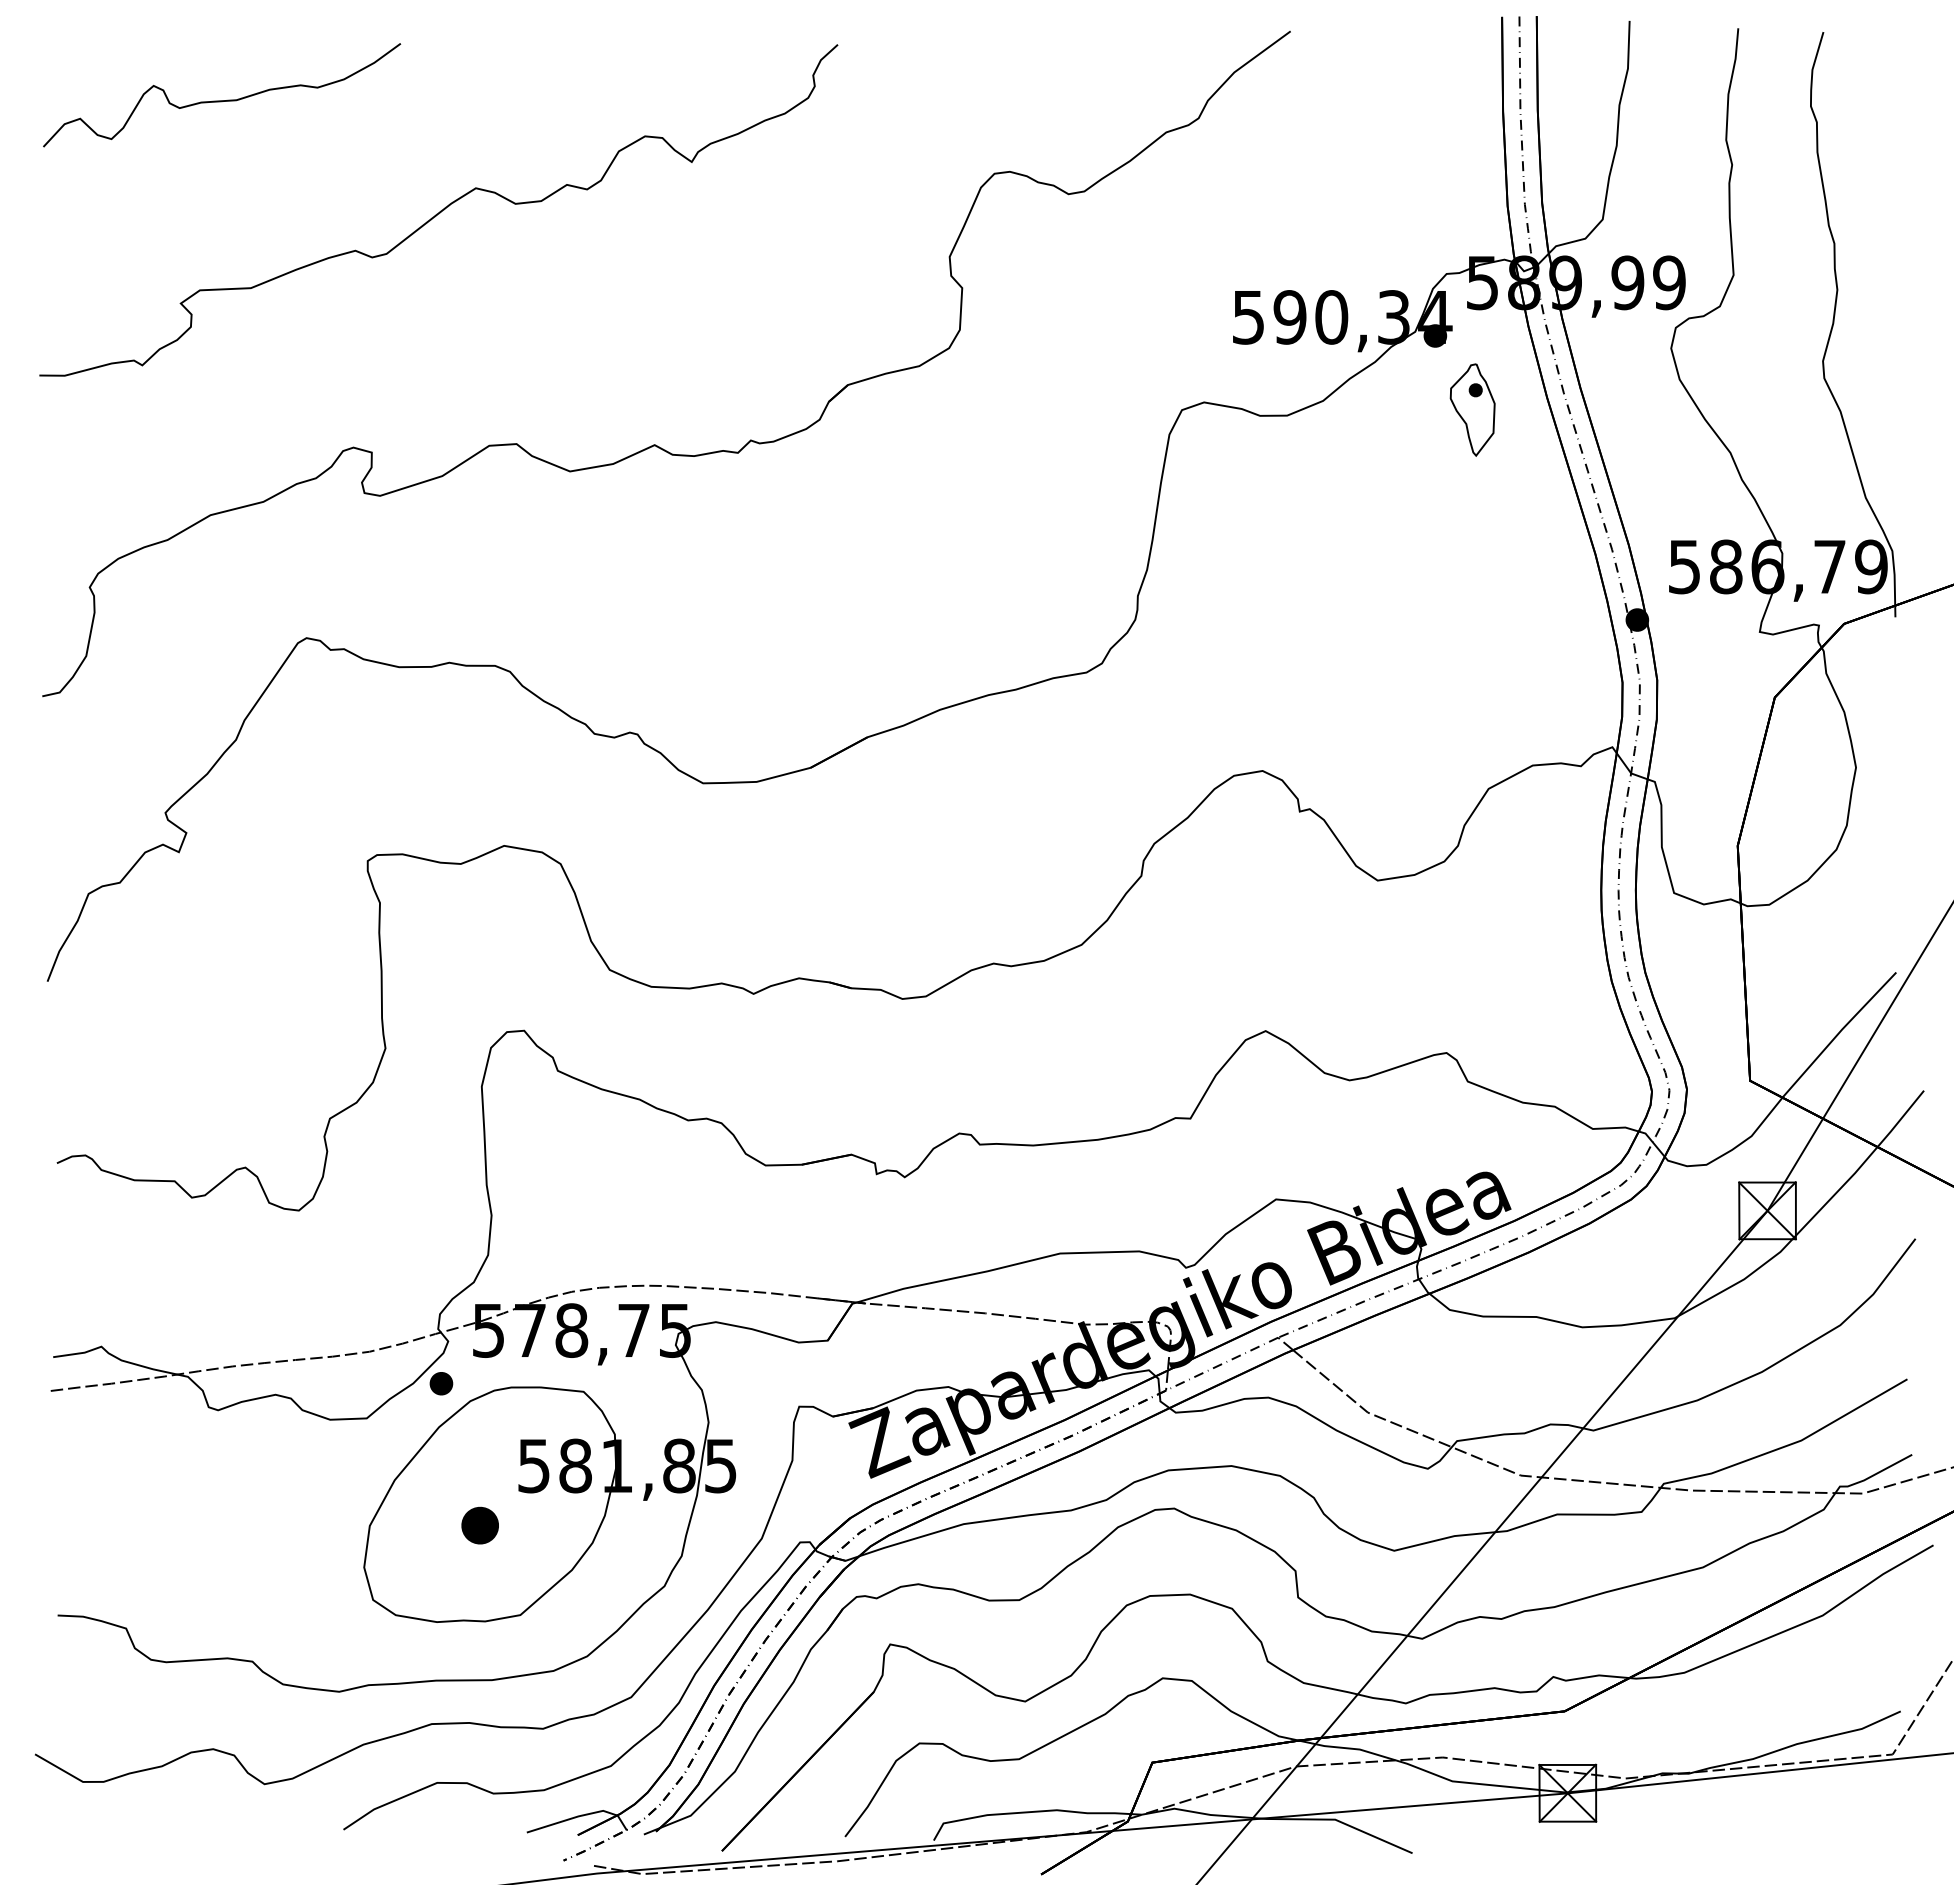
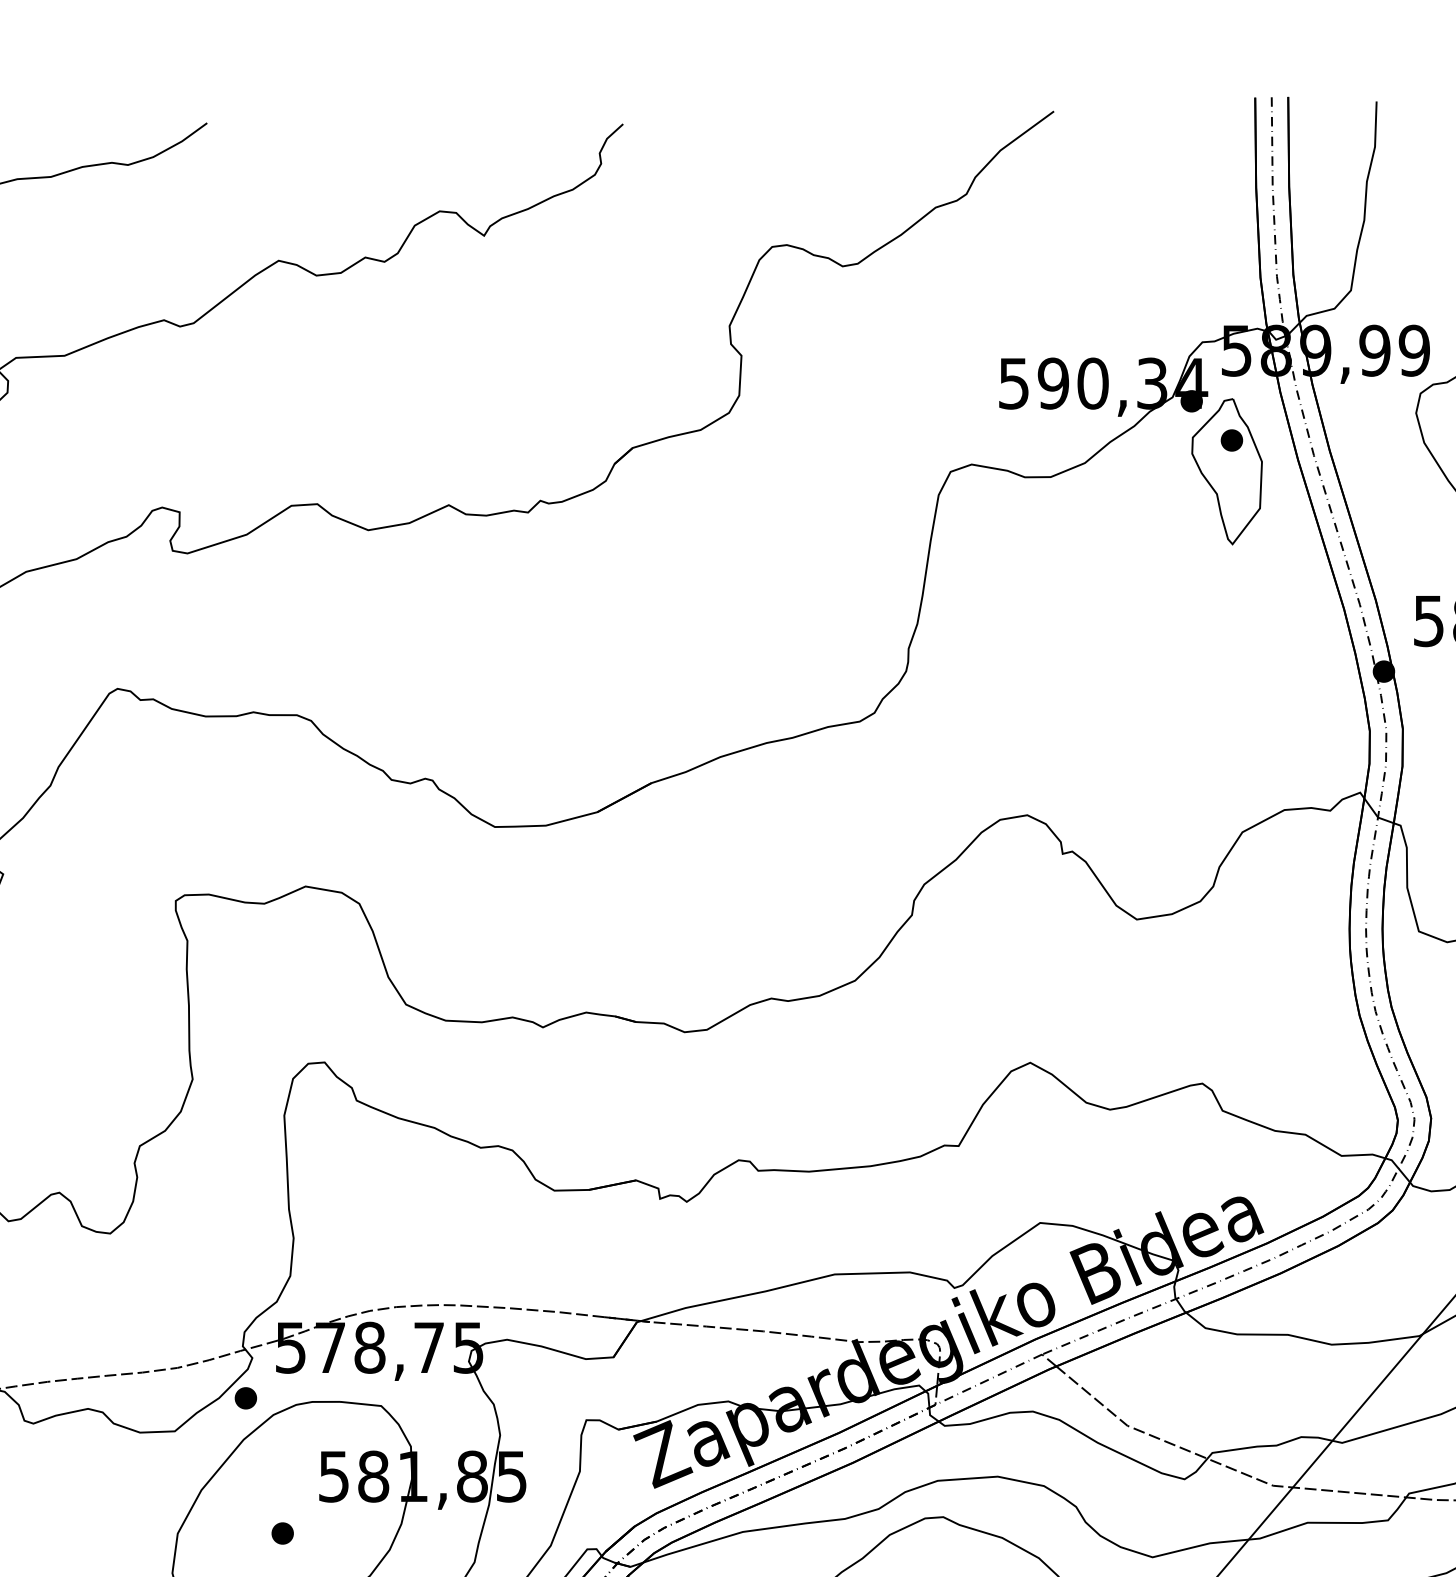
part: (1472, 409) -> (1227, 471), size x1.67
part: (479, 1525) -> (282, 1533), size x0.62

